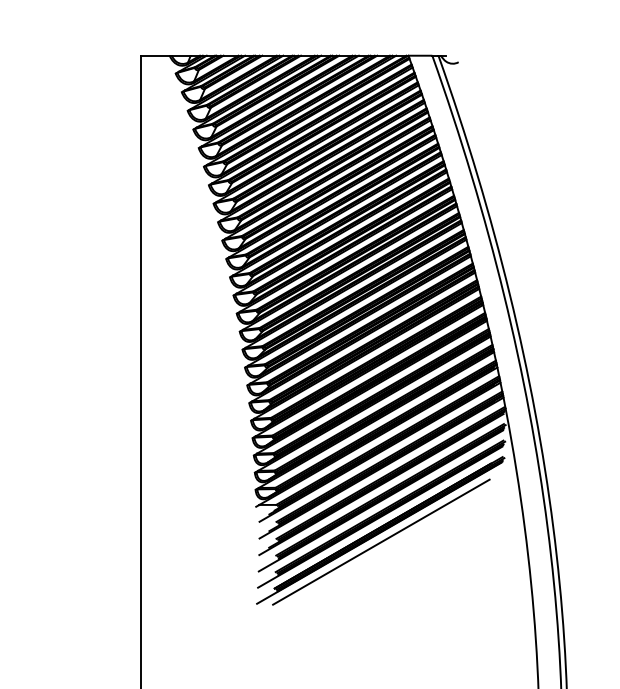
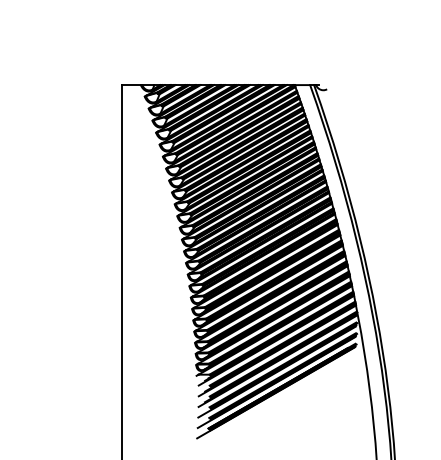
line: (381, 541) -> (277, 398), removed

